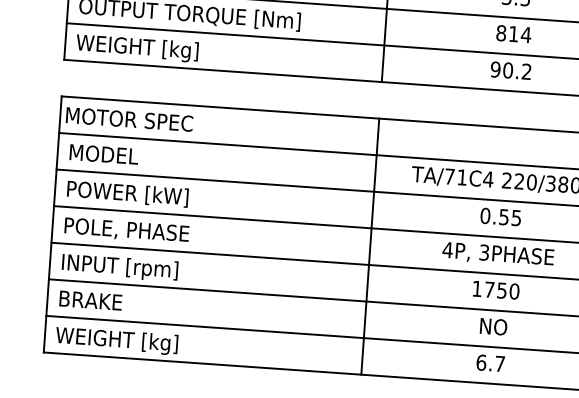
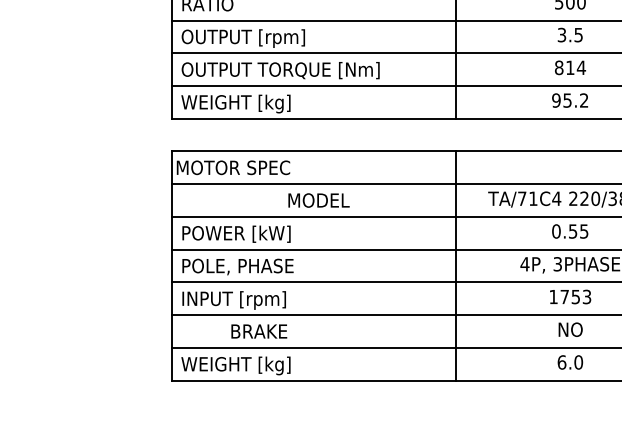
text: (508, 70) -> (567, 100), 90.2 -> 95.2
text: (103, 154) -> (318, 200), moved
text: (513, 290) -> (586, 296), 1750 -> 1753
text: (91, 300) -> (259, 331), moved
text: (499, 364) -> (578, 362), 6.7 -> 6.0

